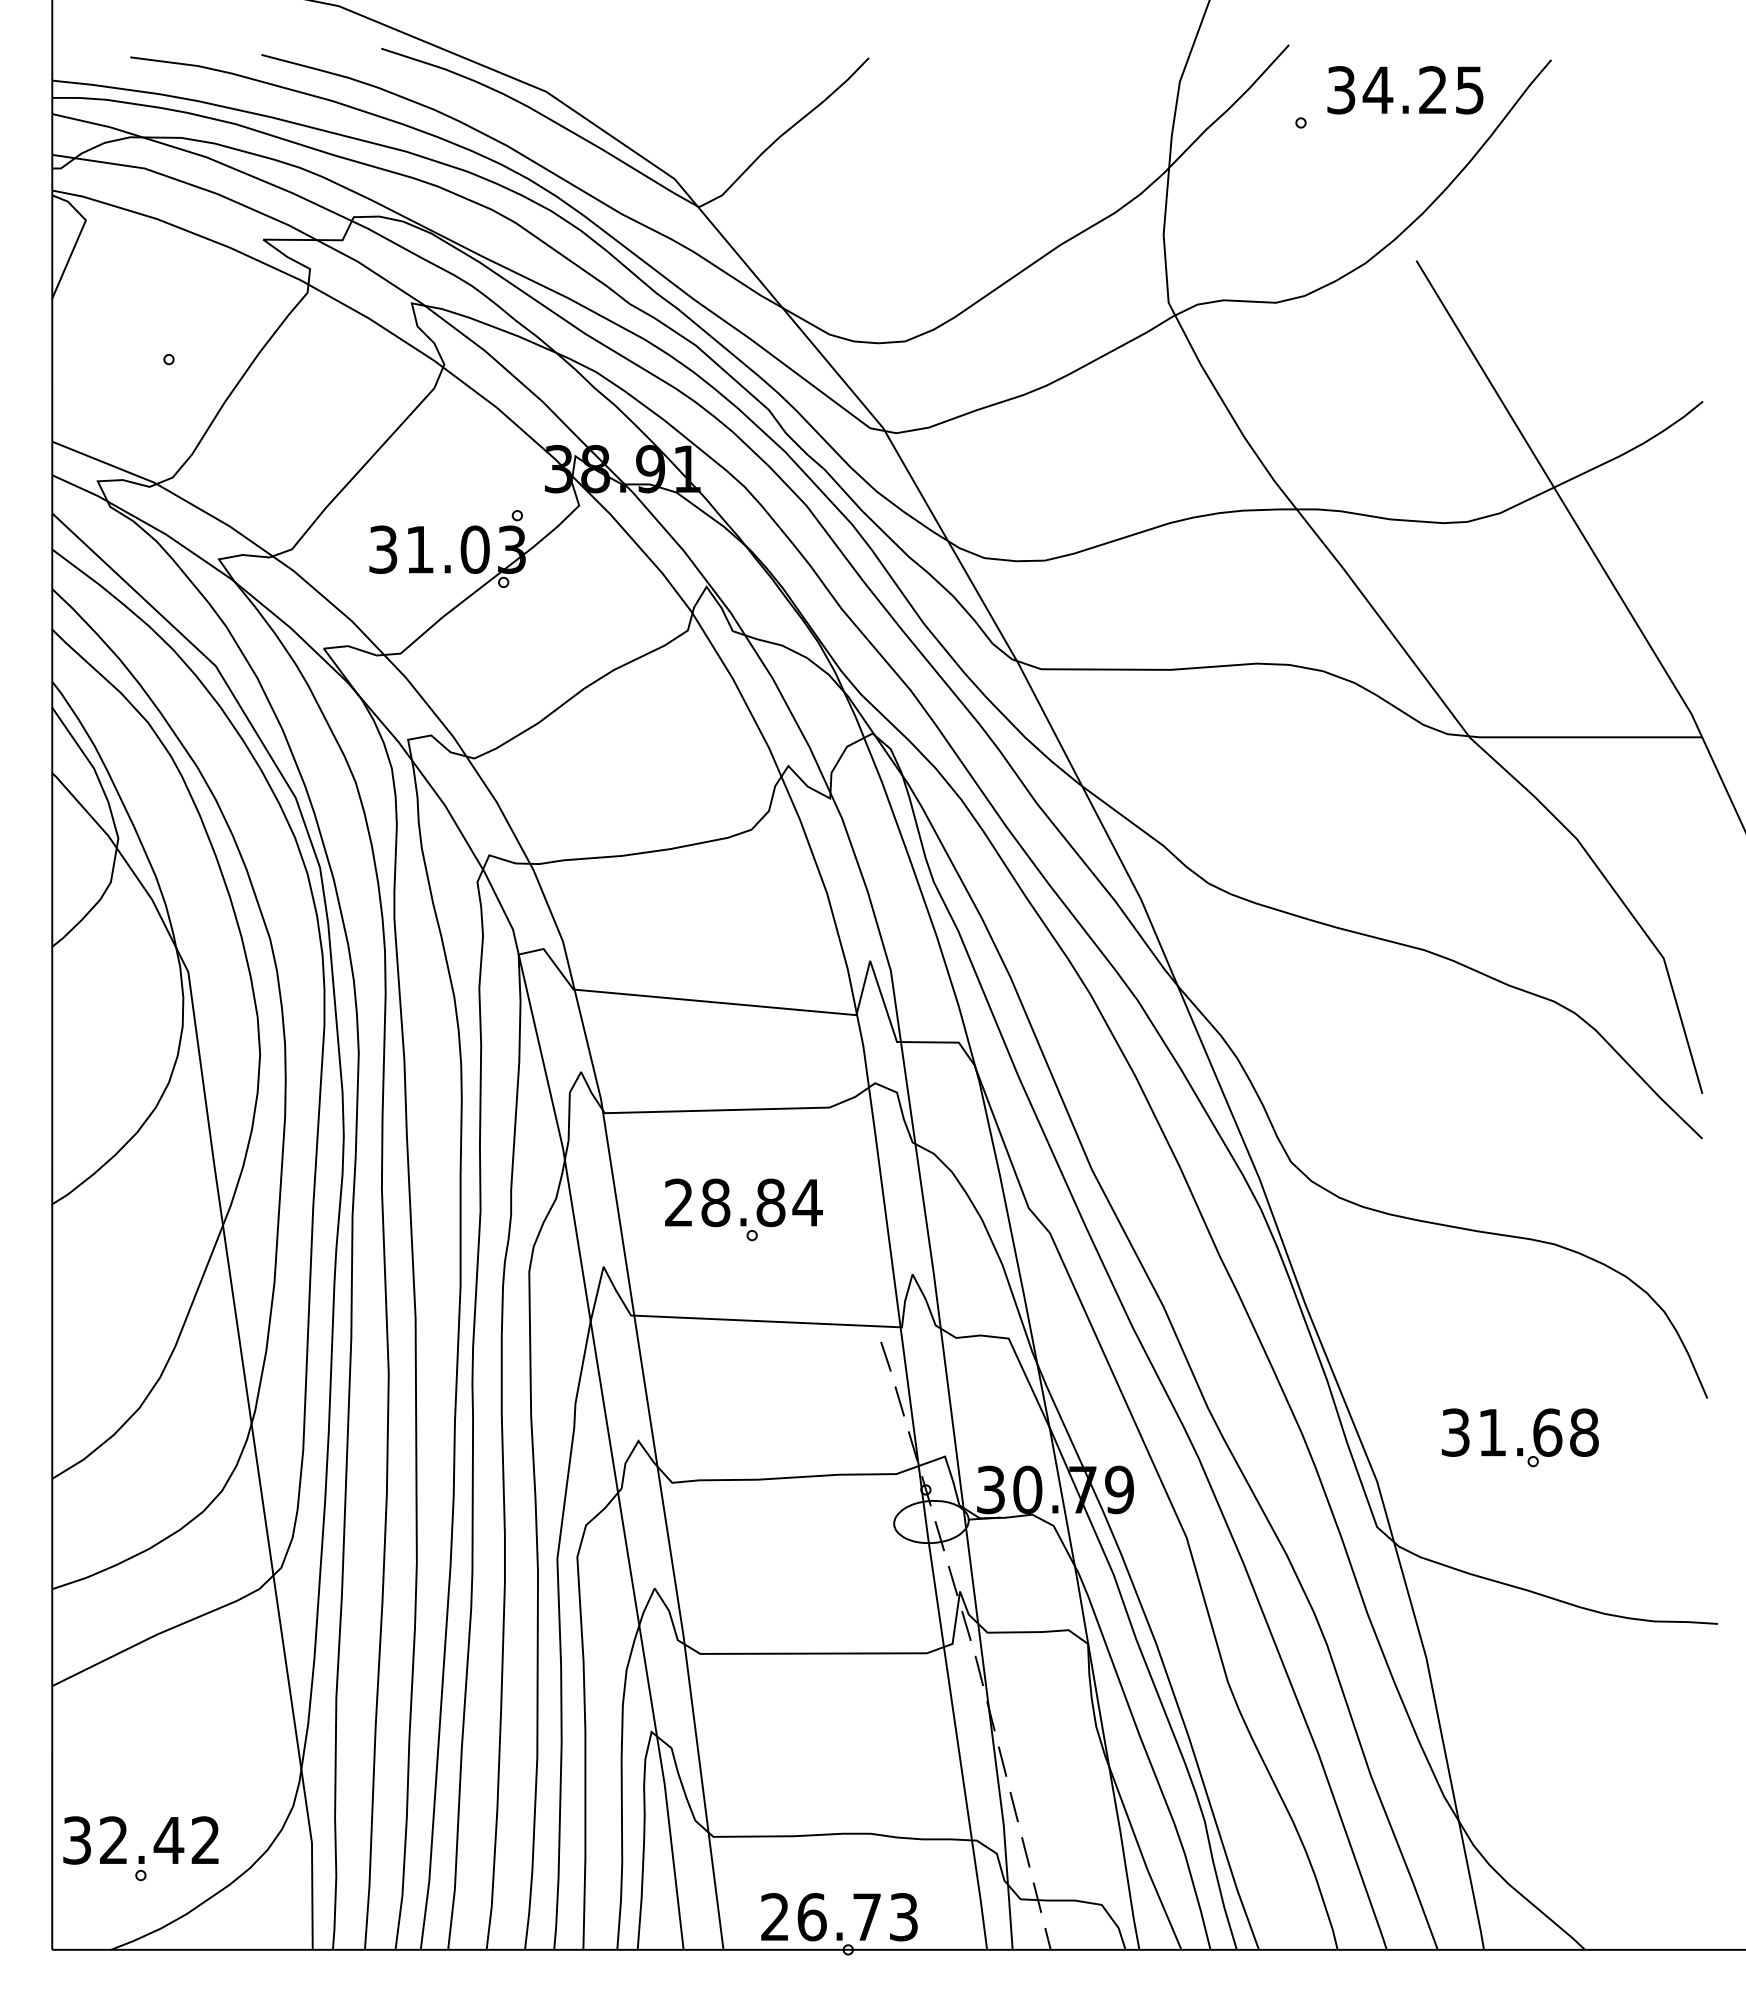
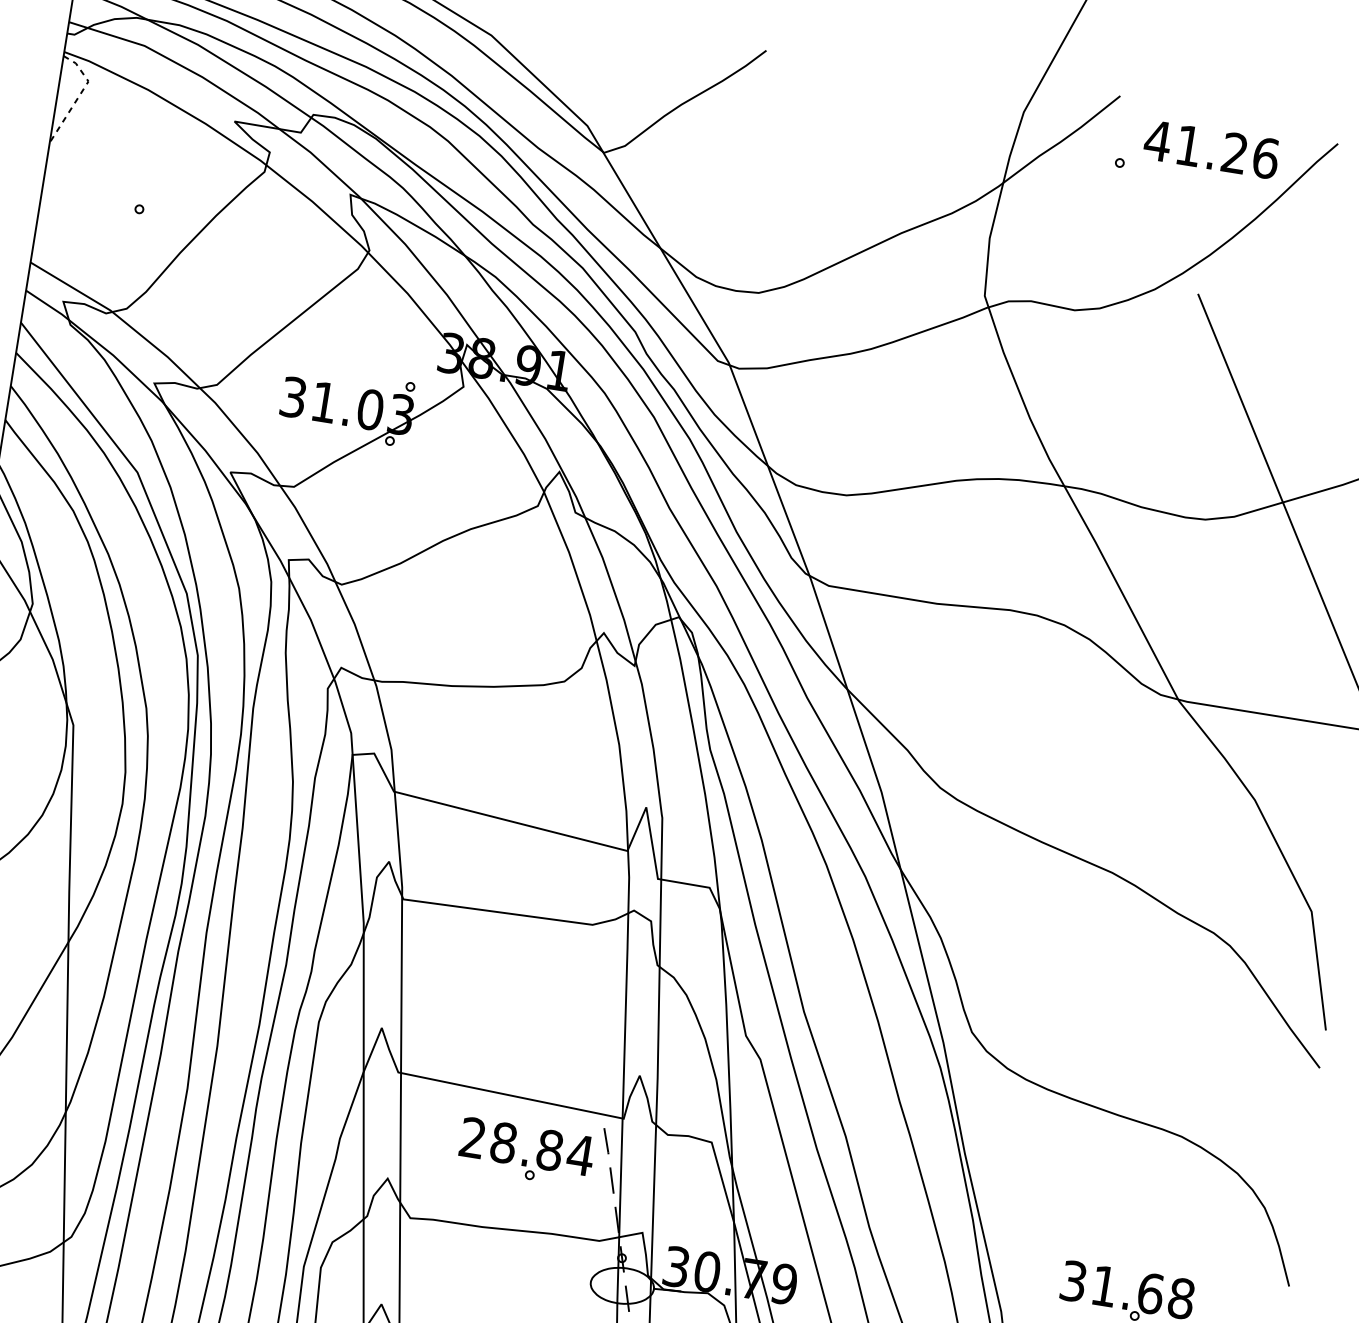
text: (1404, 90) -> (1210, 149), 34.25 -> 41.26
line: (78, 238) -> (79, 95), solid -> dashed
part: (743, 1218) -> (524, 1159), moved

